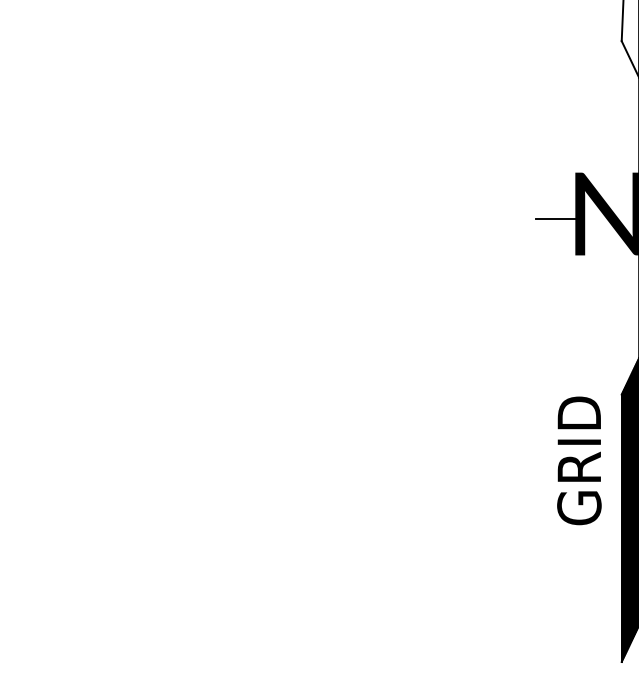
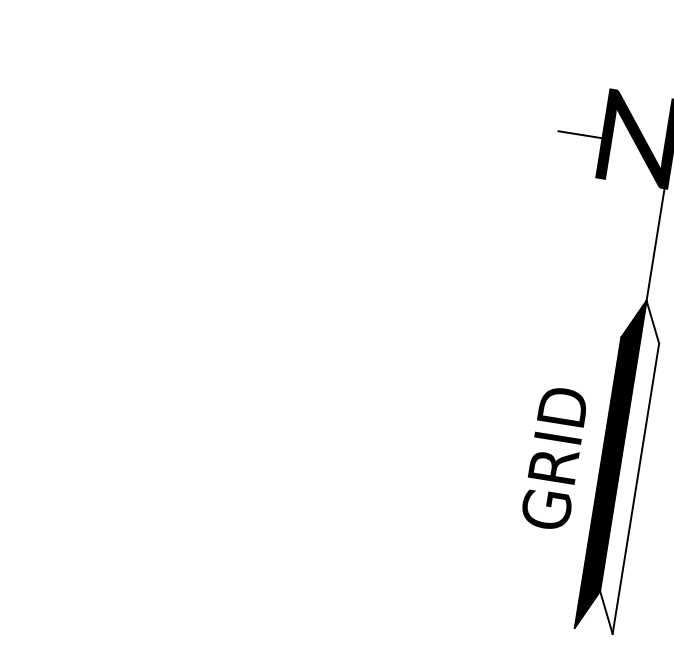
text: (579, 460) -> (554, 458), moved

